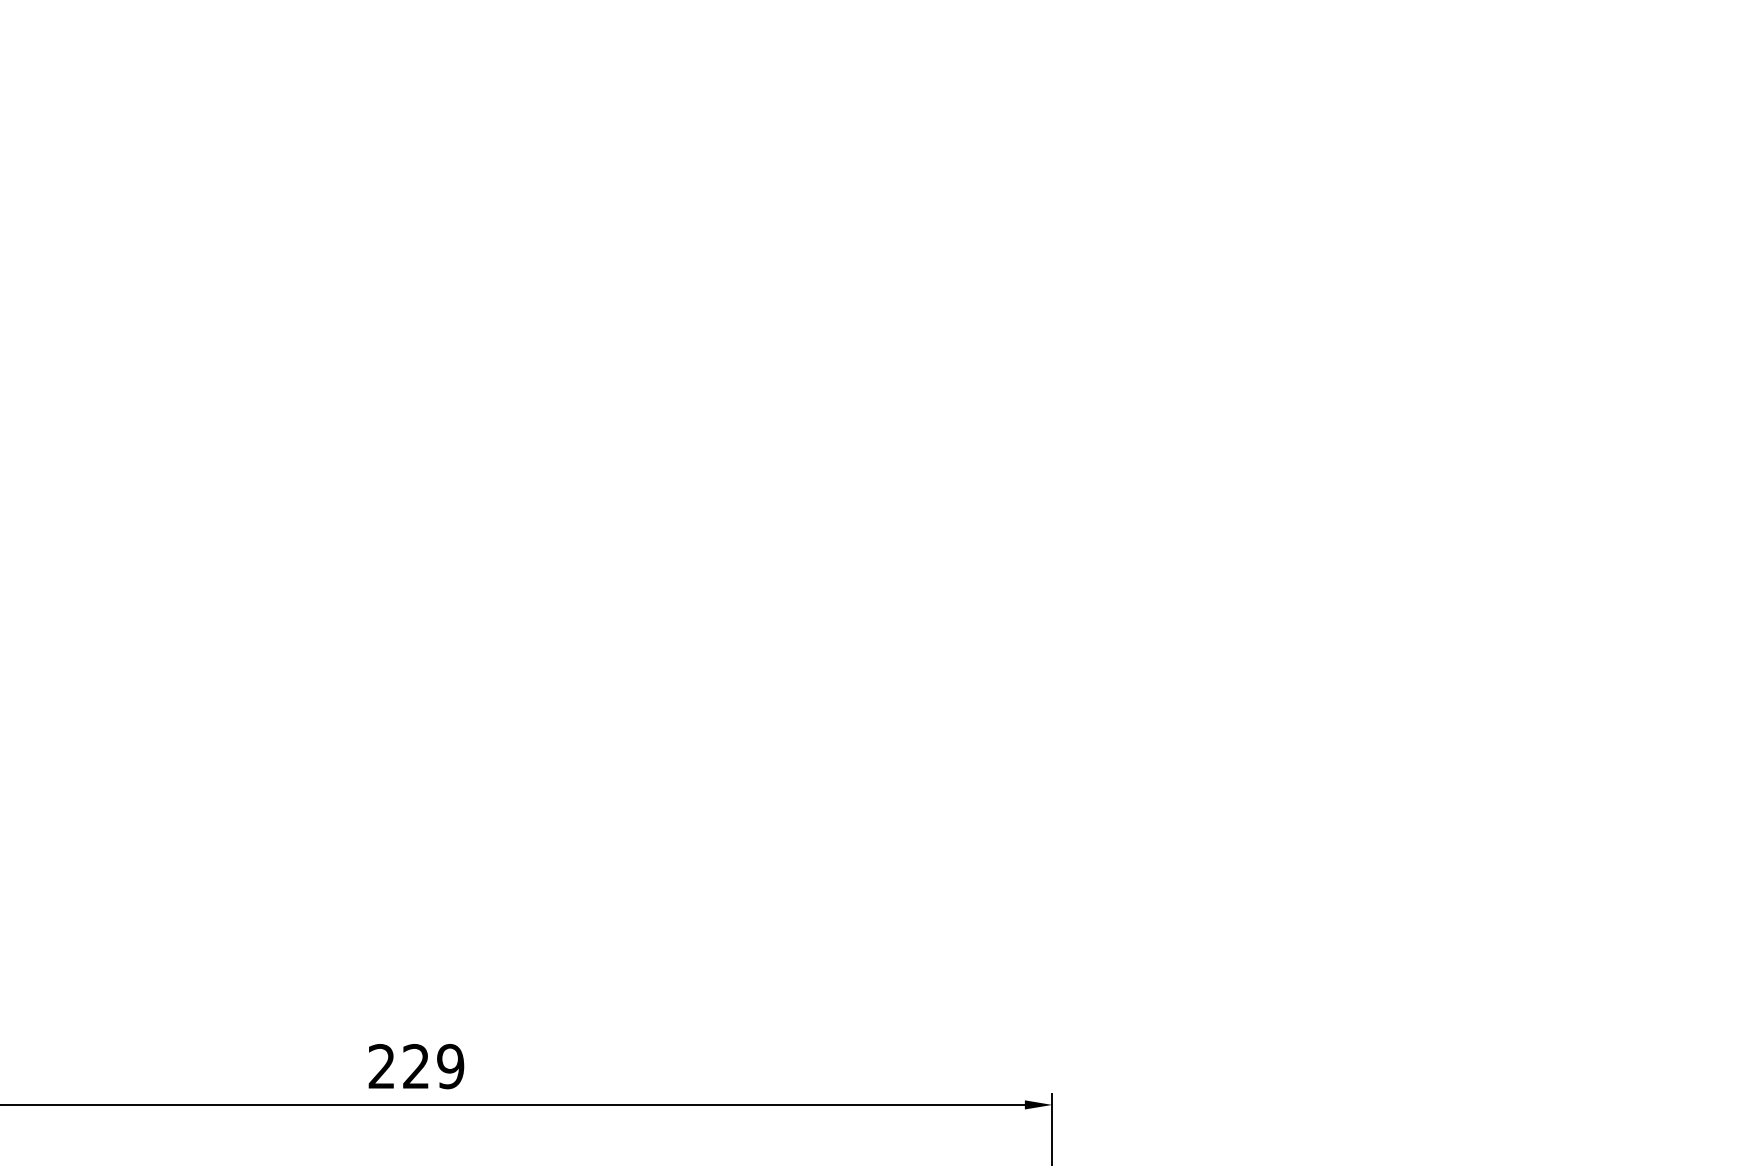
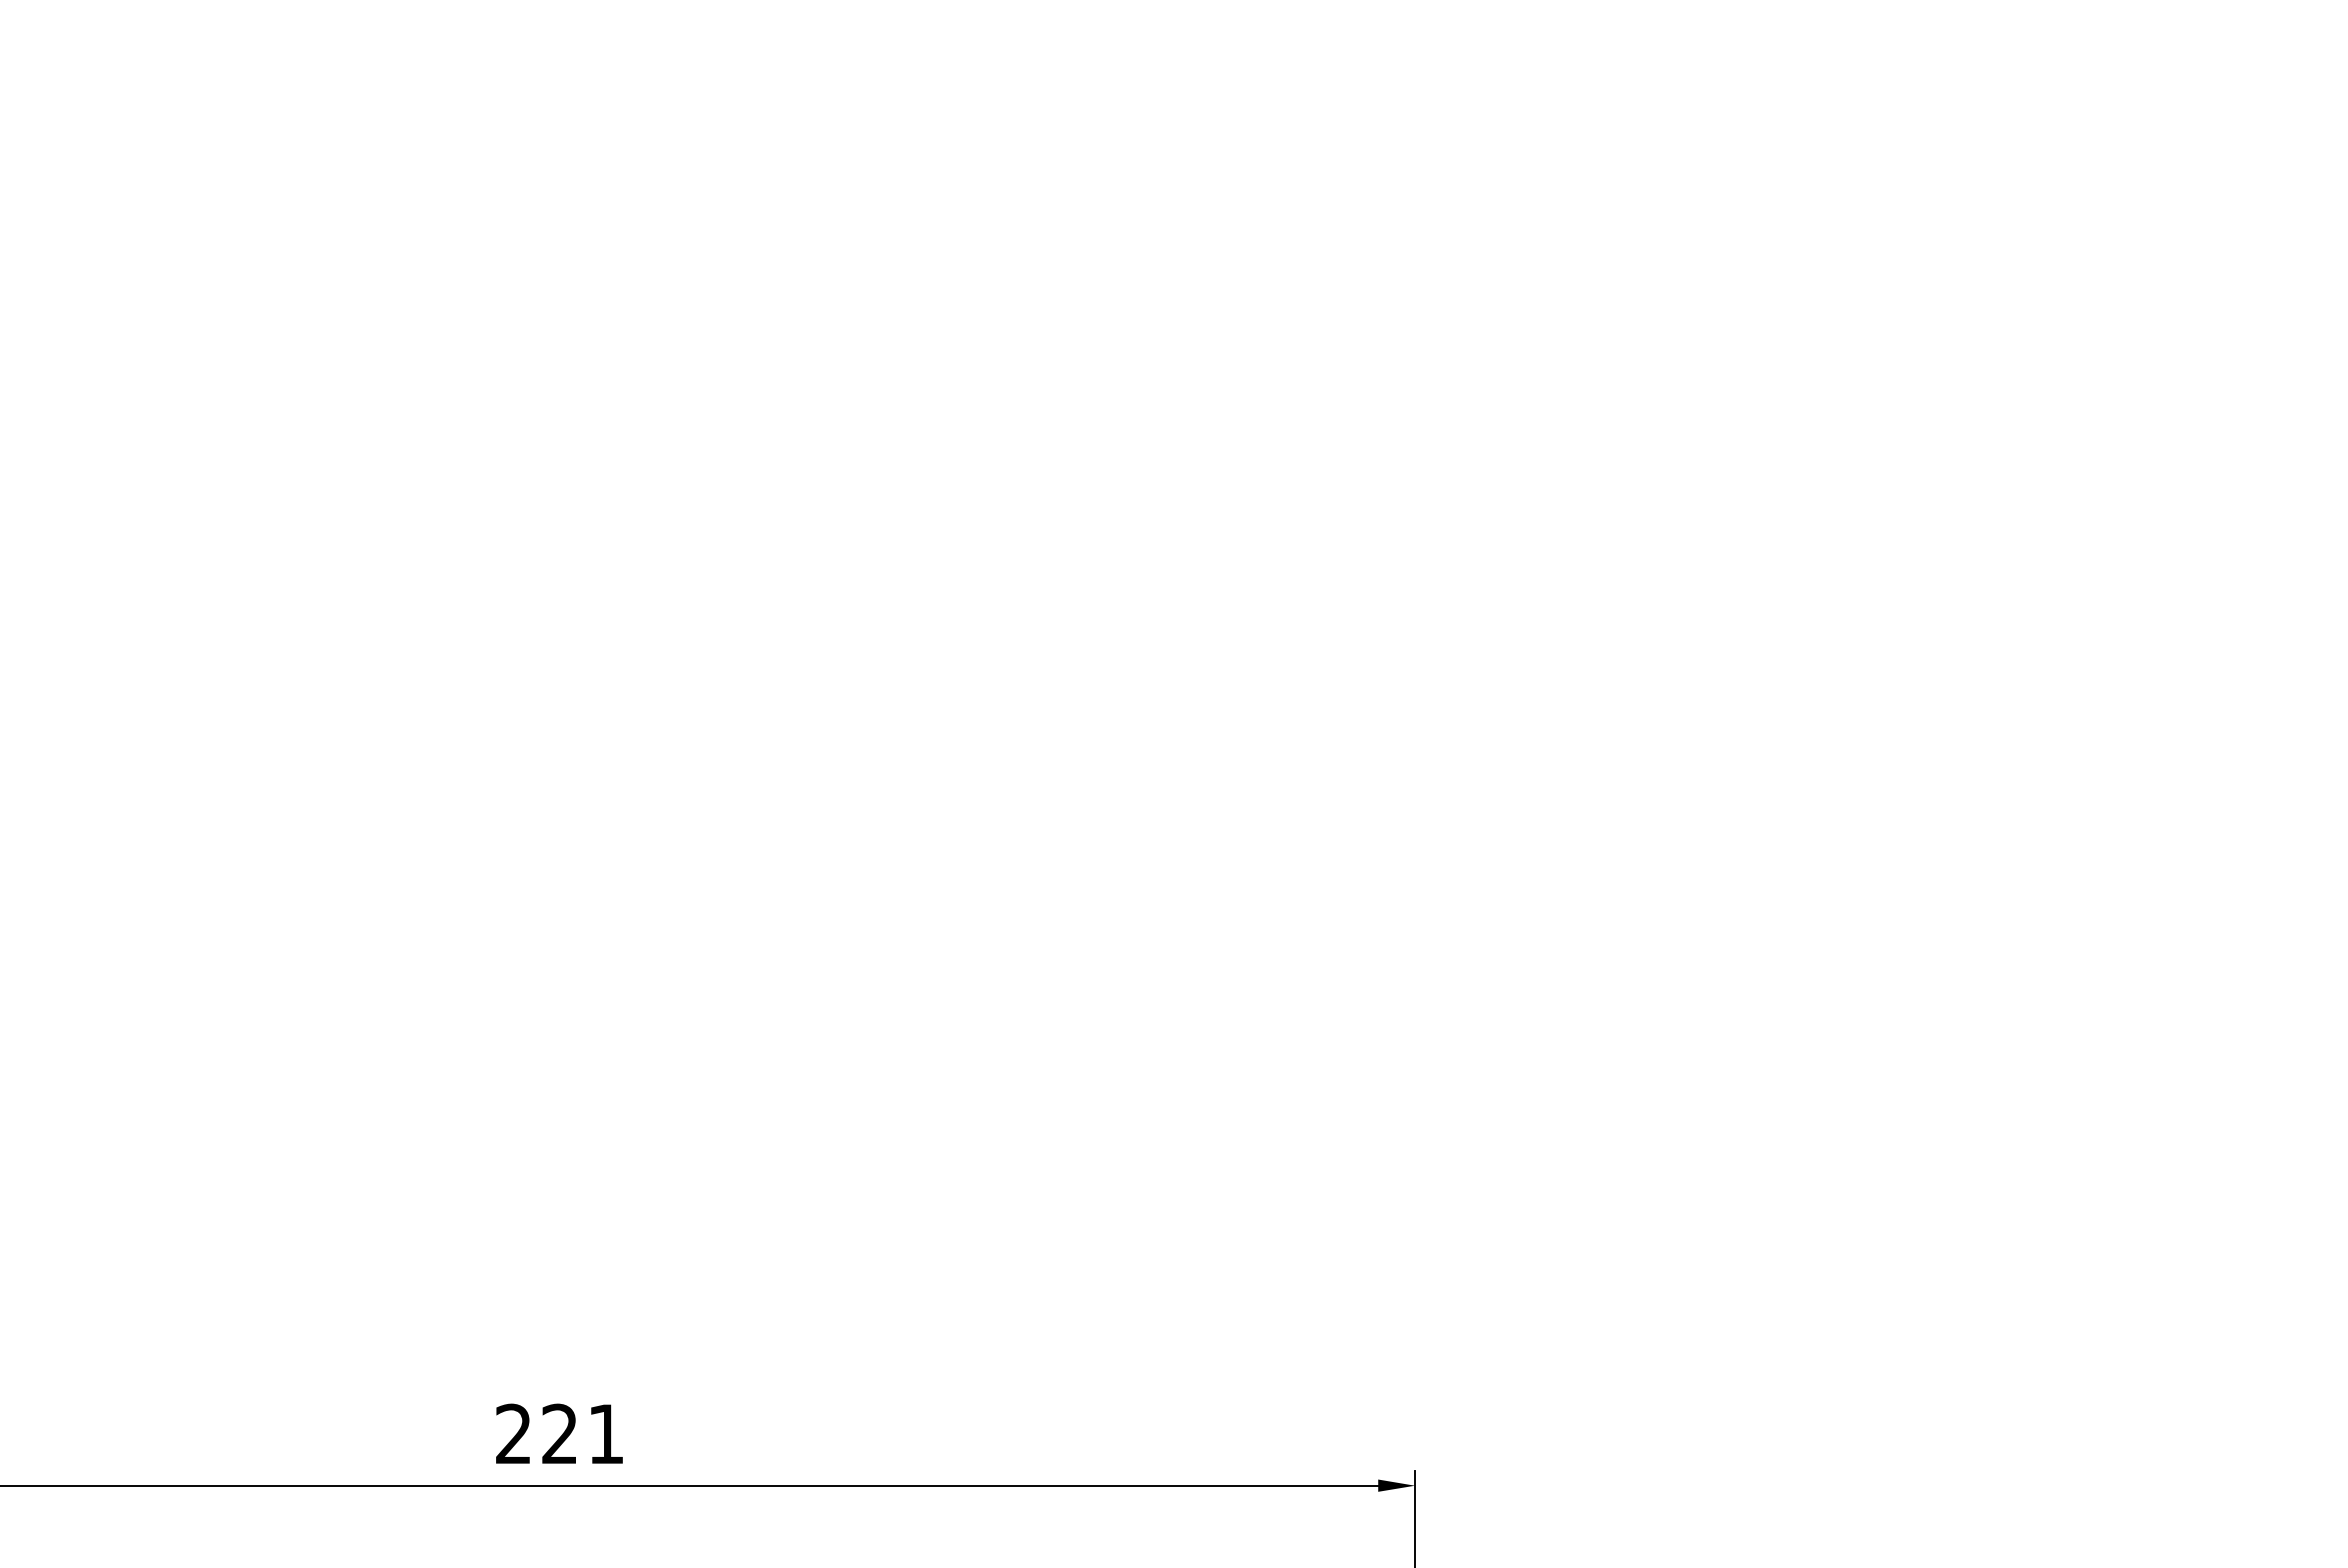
text: (450, 1066) -> (605, 1433), 229 -> 221

